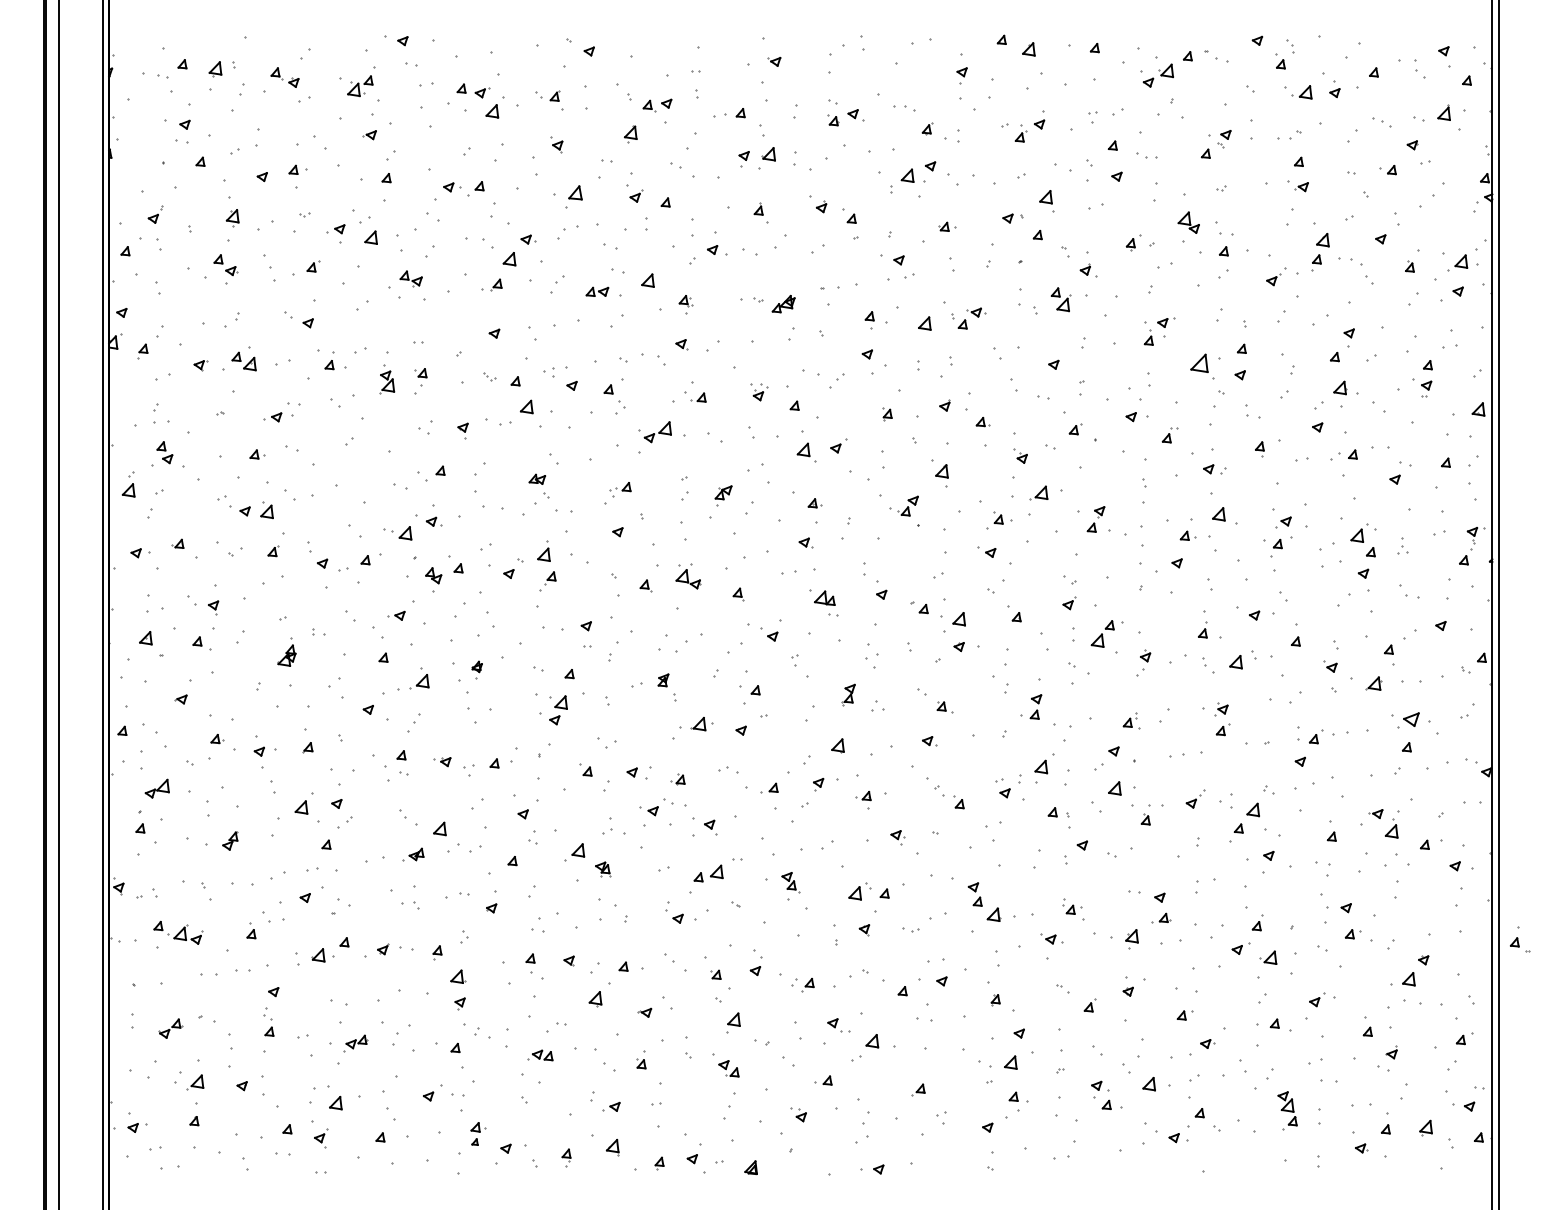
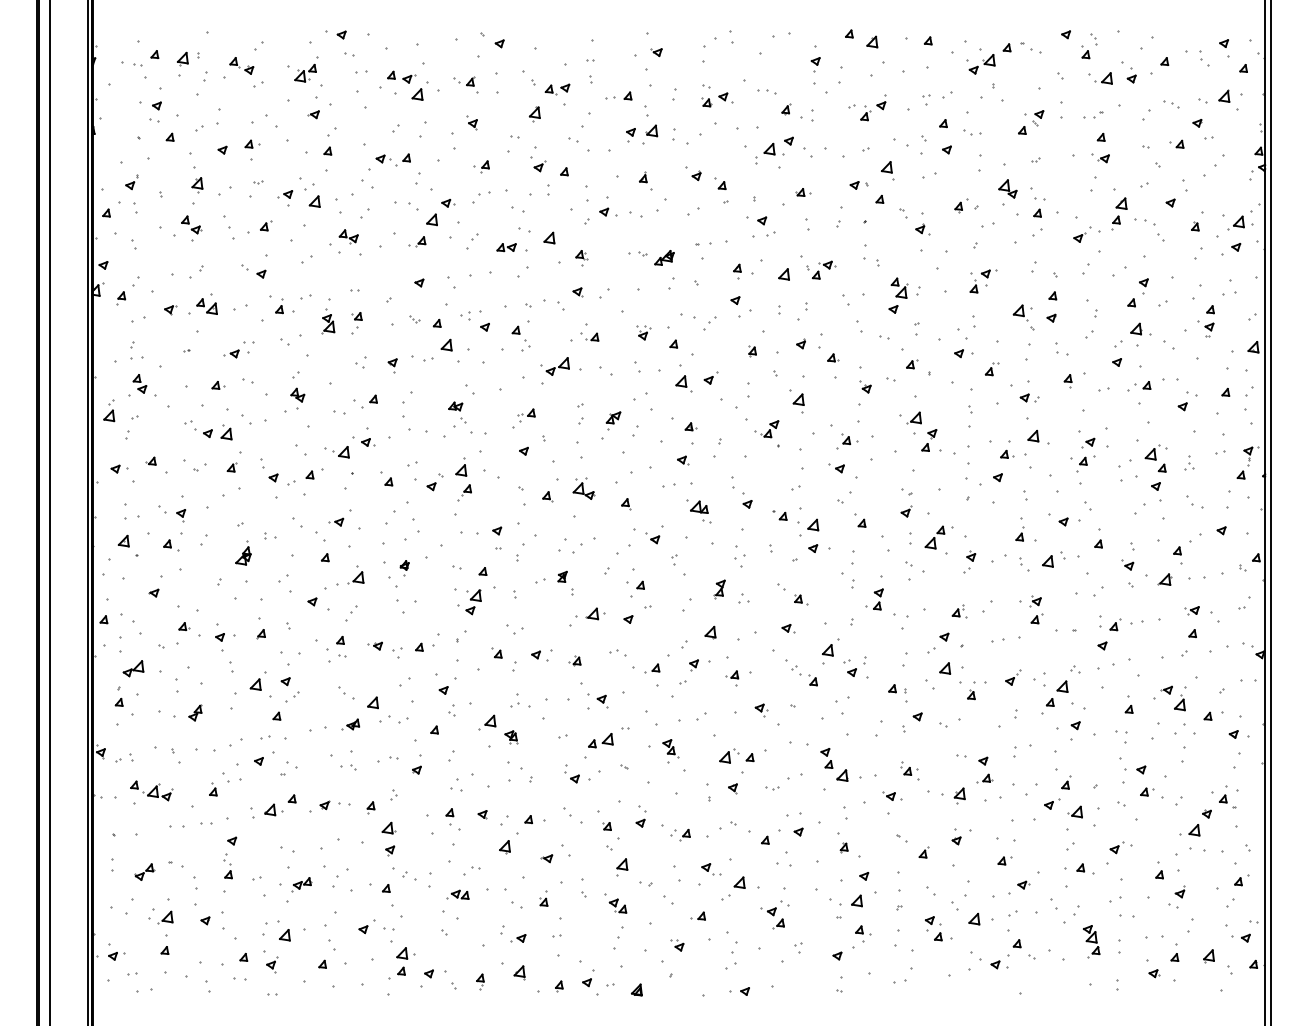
part: (567, 196) -> (481, 166), size x0.62
part: (1060, 298) -> (899, 287), moved
part: (1207, 374) -> (1023, 317), size x0.71
part: (1038, 492) -> (913, 417), moved
part: (433, 579) -> (297, 398), moved
part: (1405, 720) -> (1191, 610), size x0.62
part: (1044, 768) -> (830, 651), moved
part: (656, 807) -> (774, 908), moved
part: (1519, 939) -> (1227, 796), moved
part: (478, 1134) -> (405, 961), size x1.43

